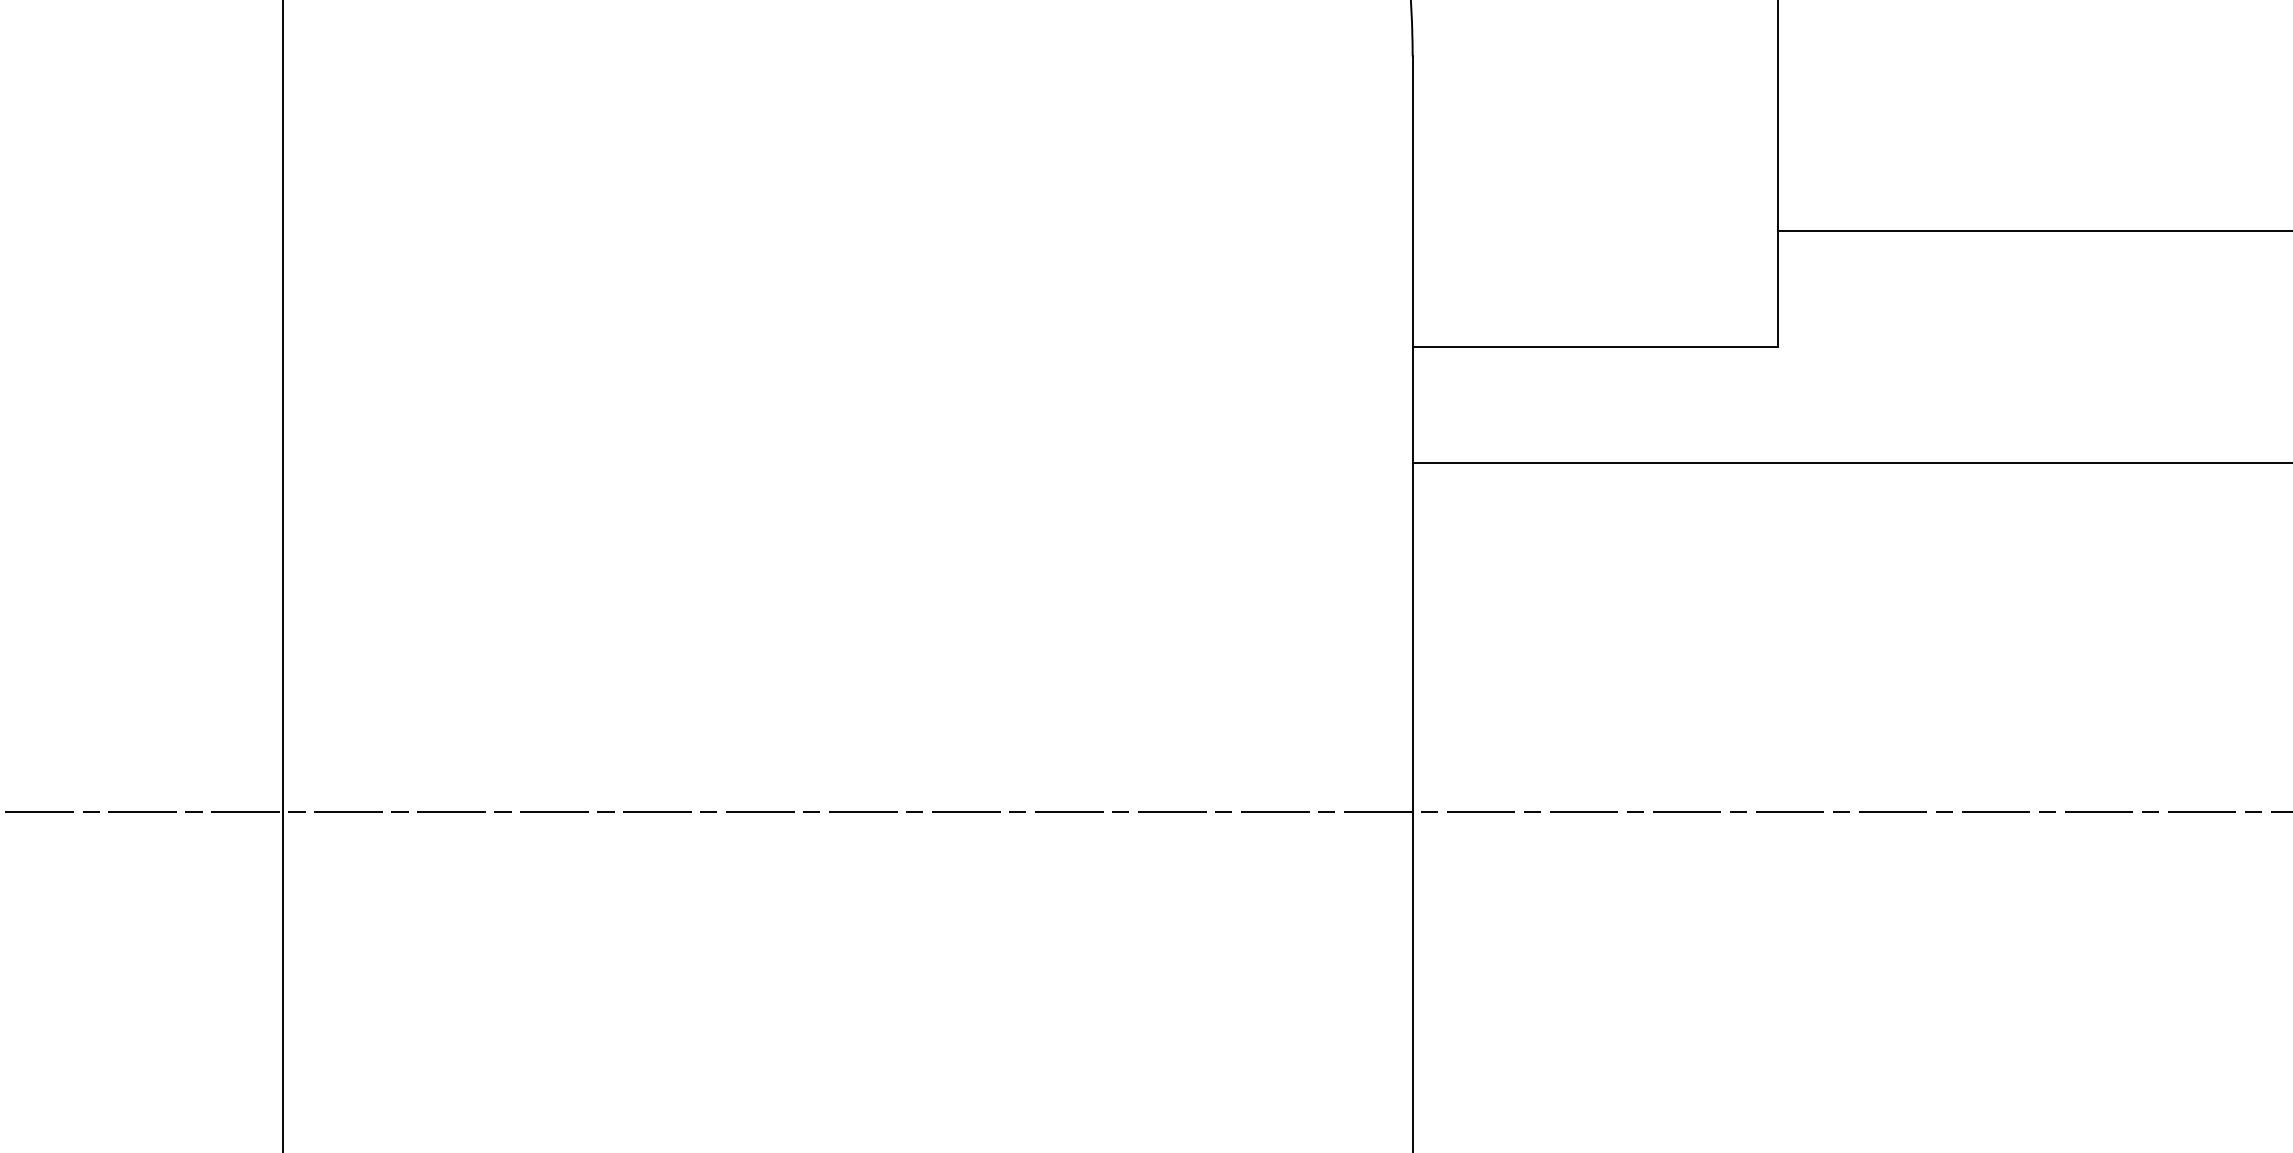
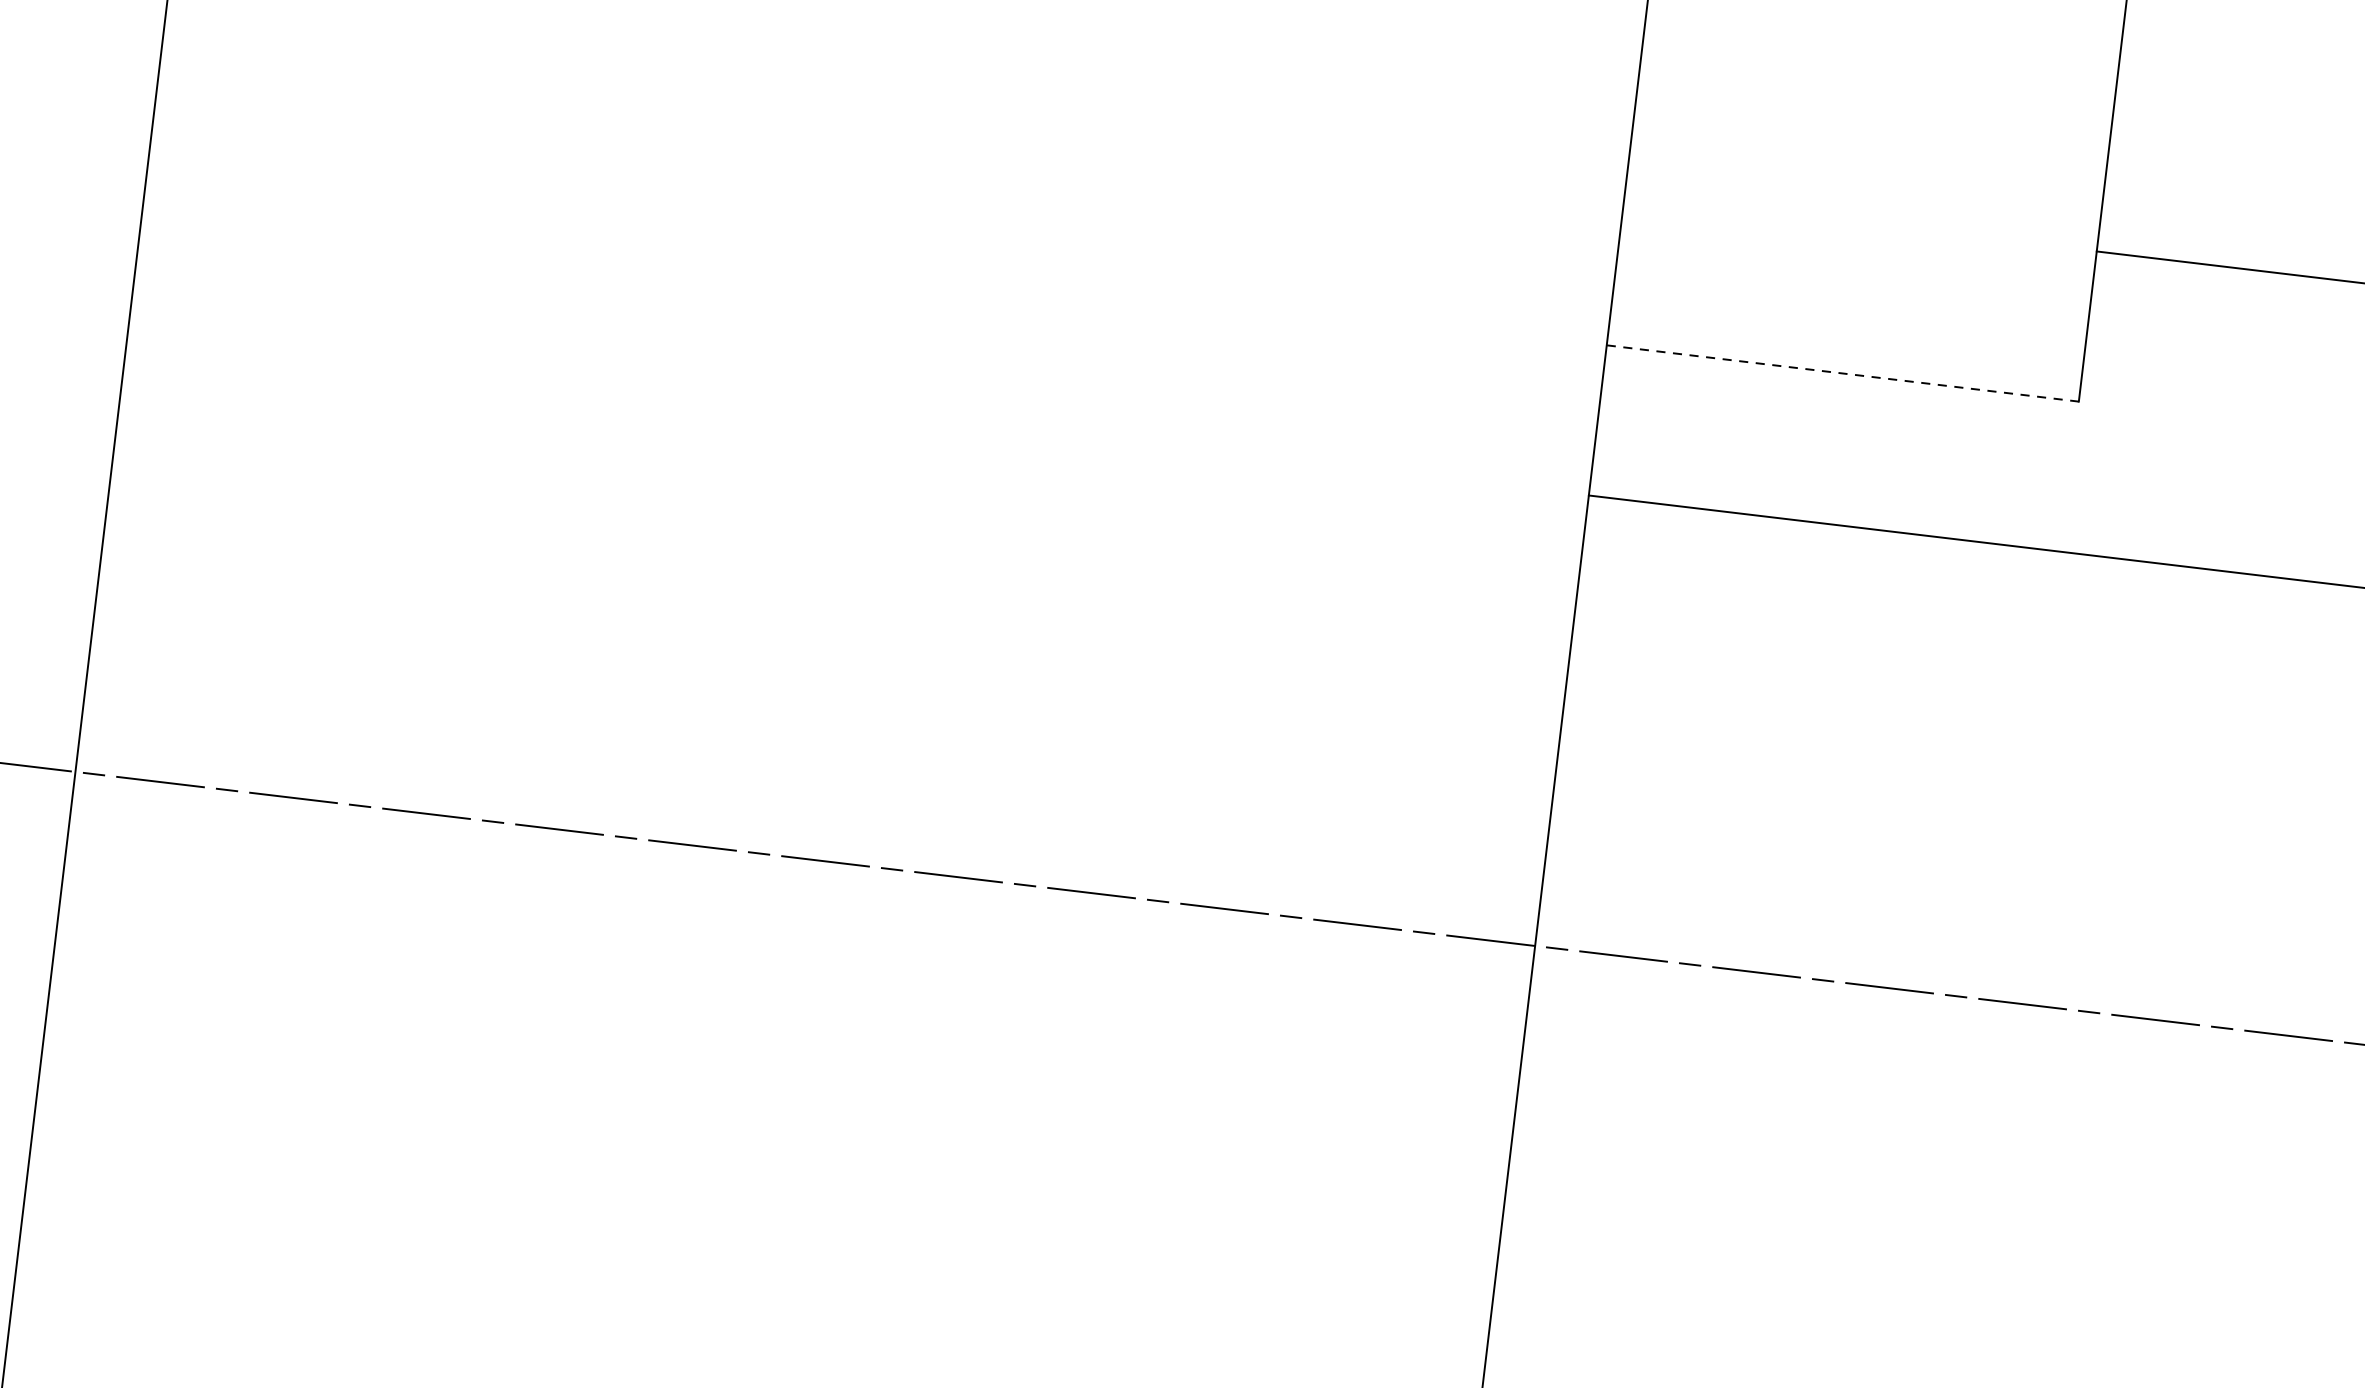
line: (1595, 347) -> (1842, 374), solid -> dashed

